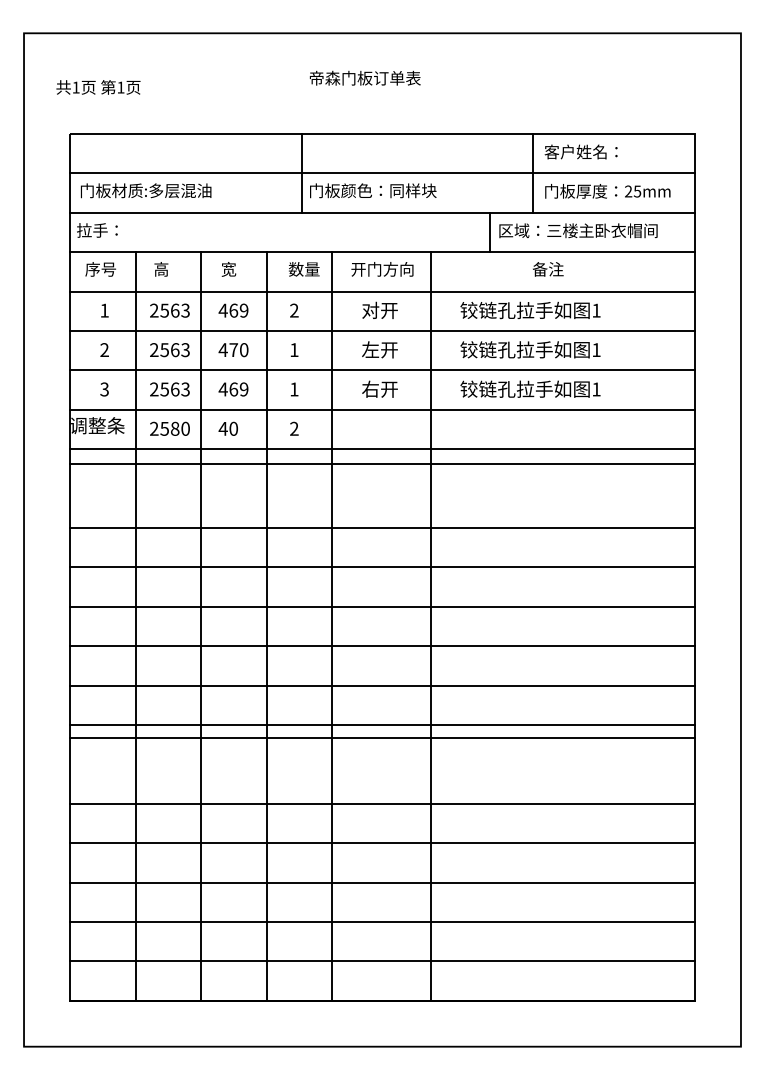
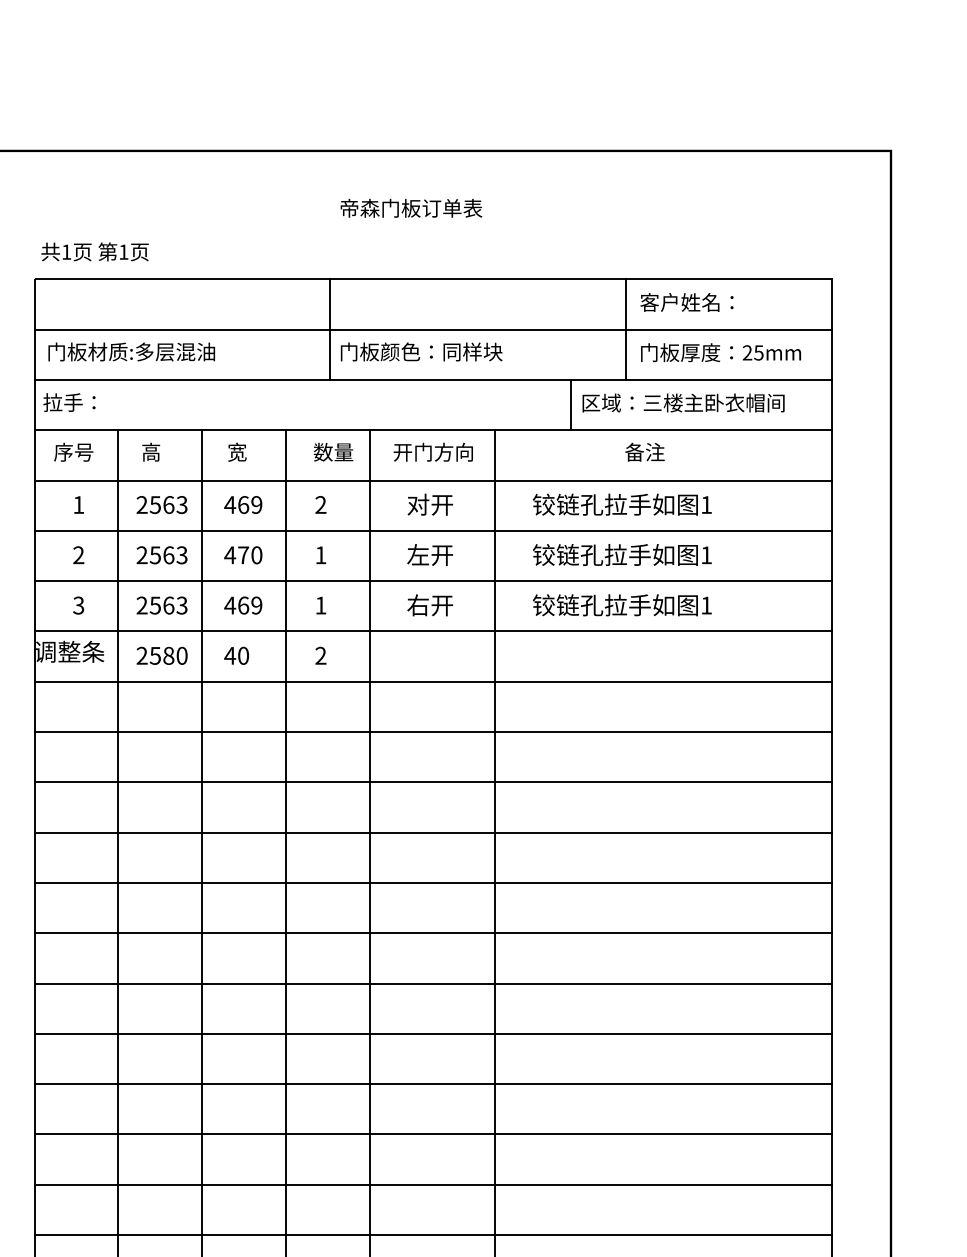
text: (98, 87) -> (95, 252), moved
line: (382, 463) -> (433, 731), moved
line: (382, 738) -> (433, 1084), moved

